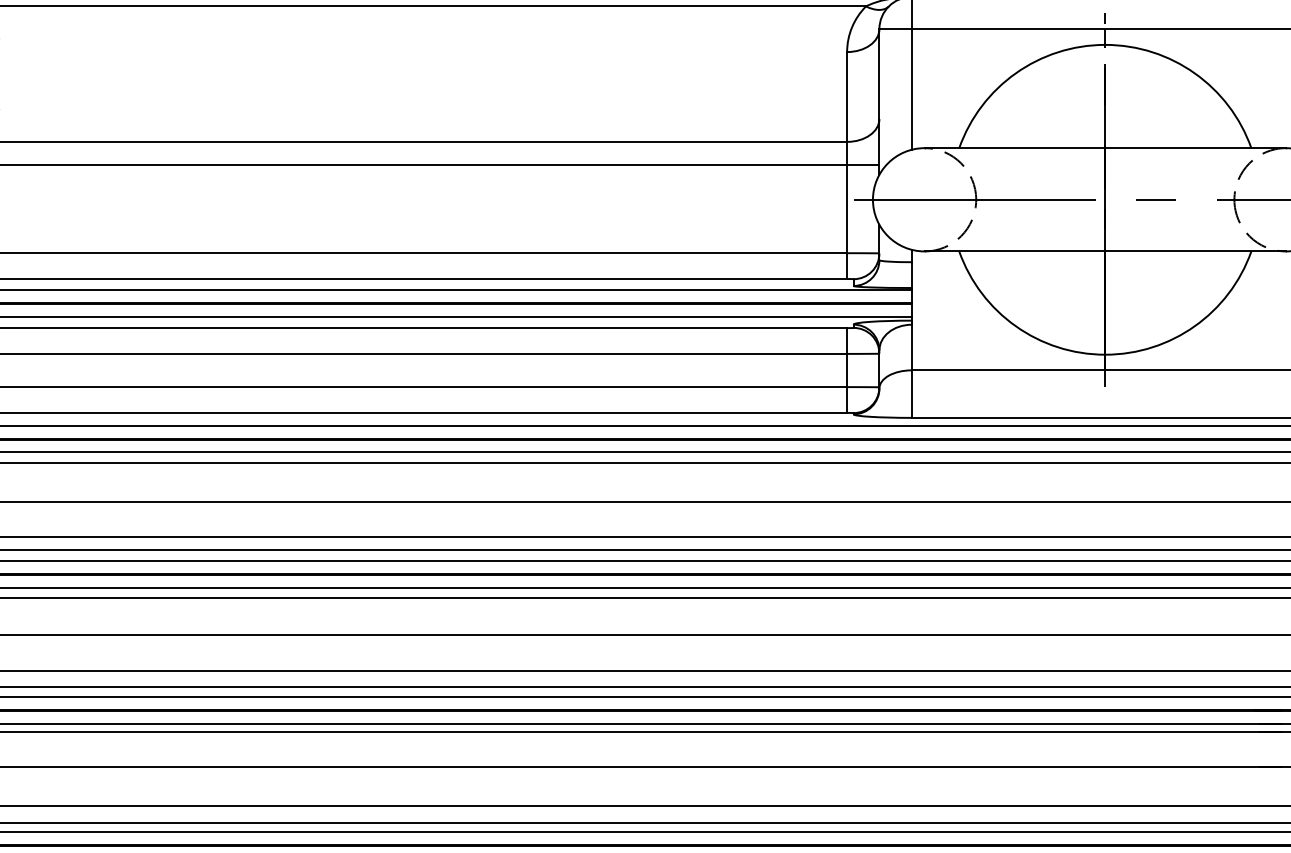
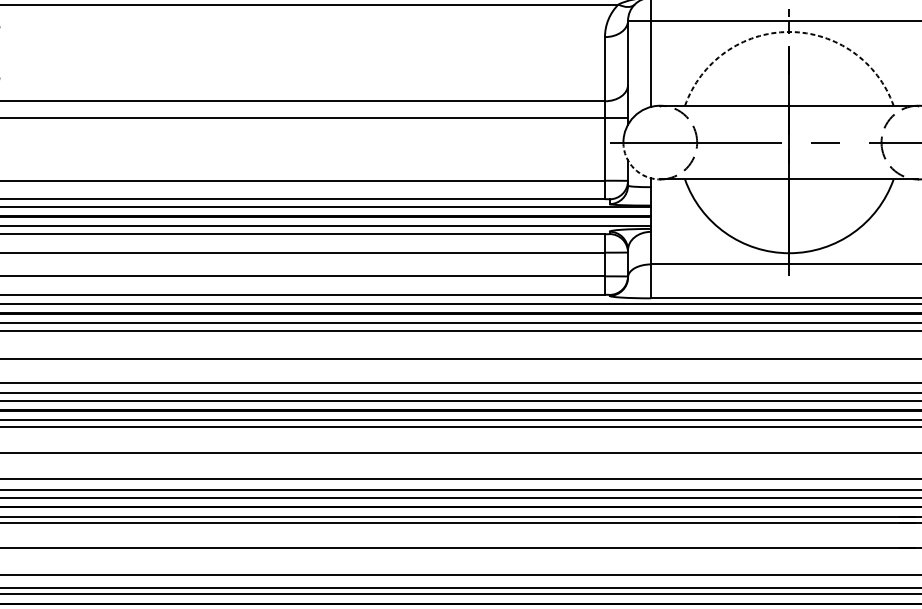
arc: (1105, 44) -> (789, 31), solid -> dashed
arc: (888, 236) -> (634, 168), solid -> dashed

